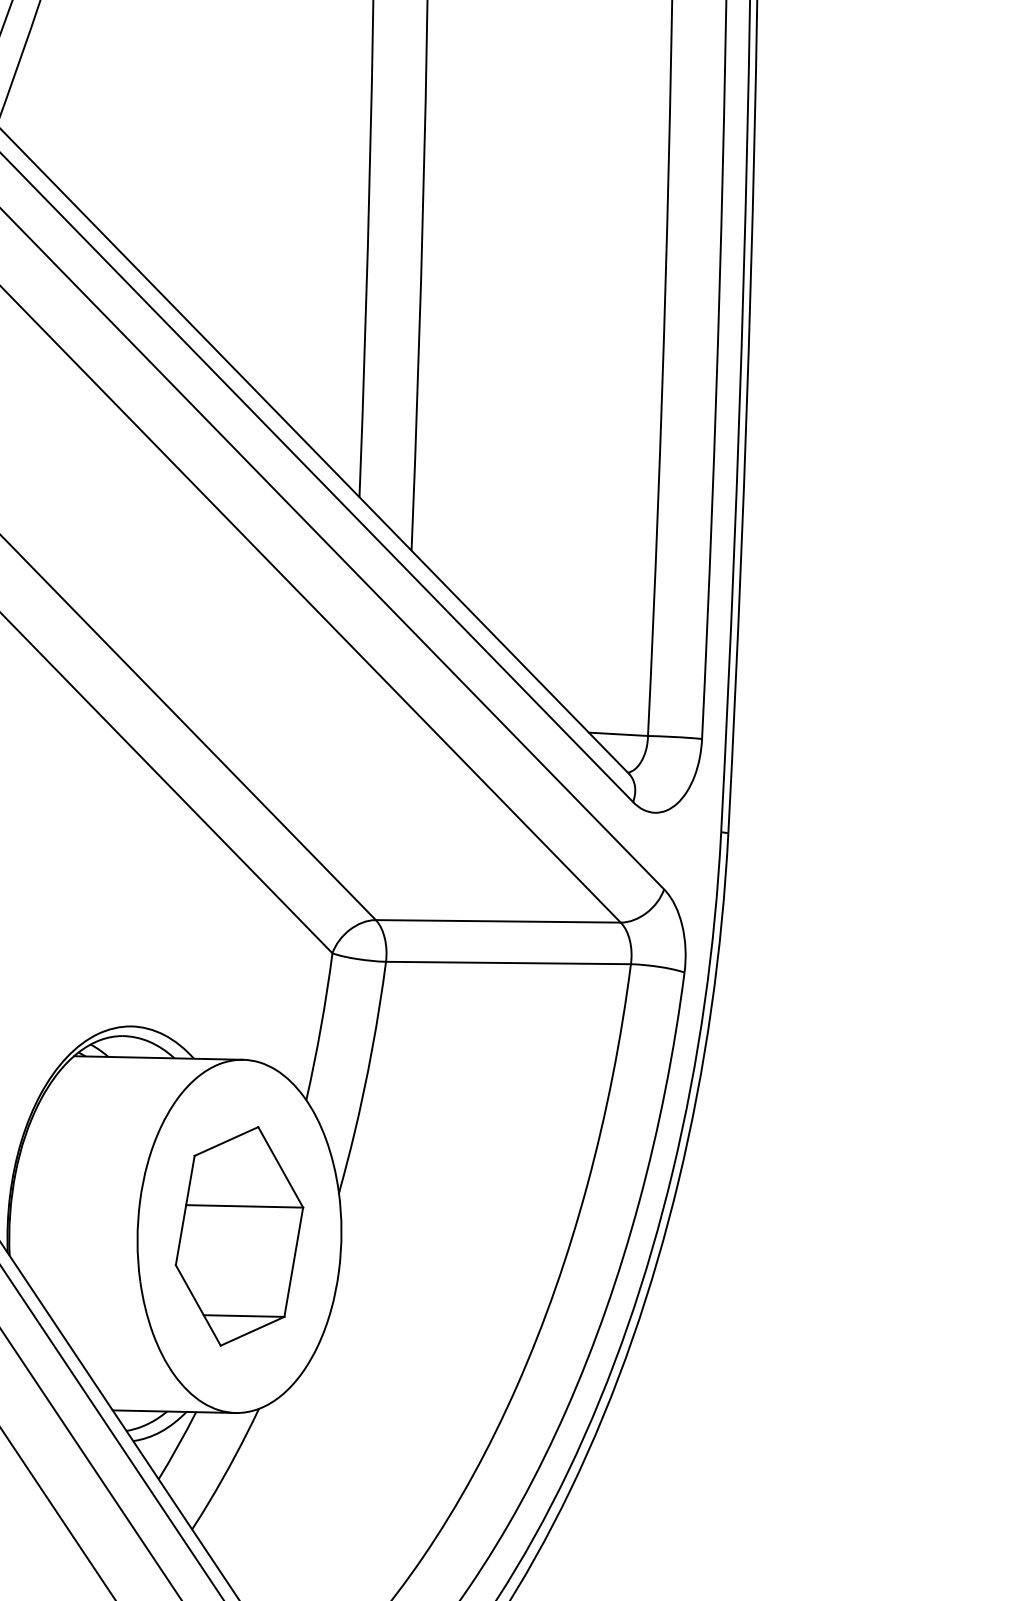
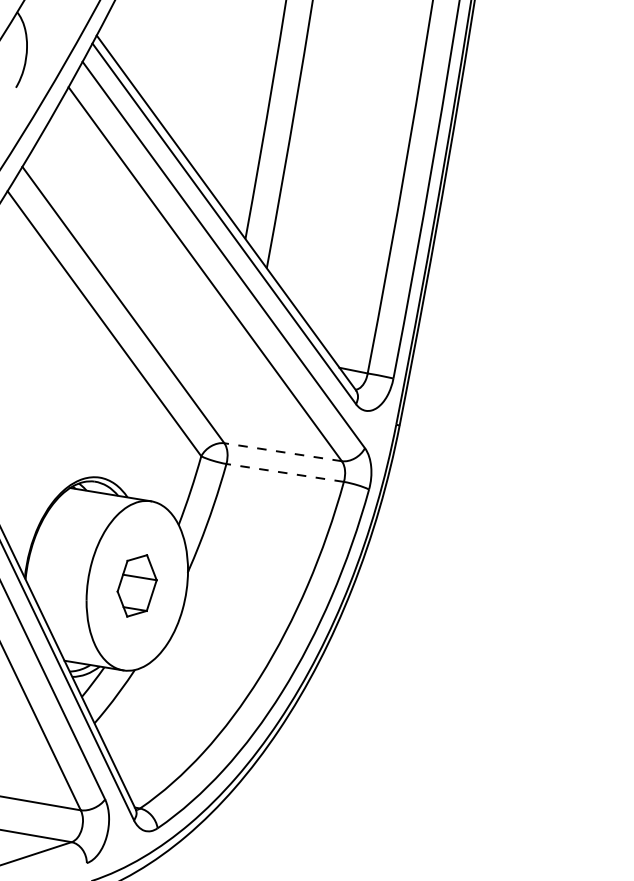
line: (497, 922) -> (282, 452), solid -> dashed
line: (506, 962) -> (284, 472), solid -> dashed
part: (237, 1235) -> (136, 585), size x0.6

